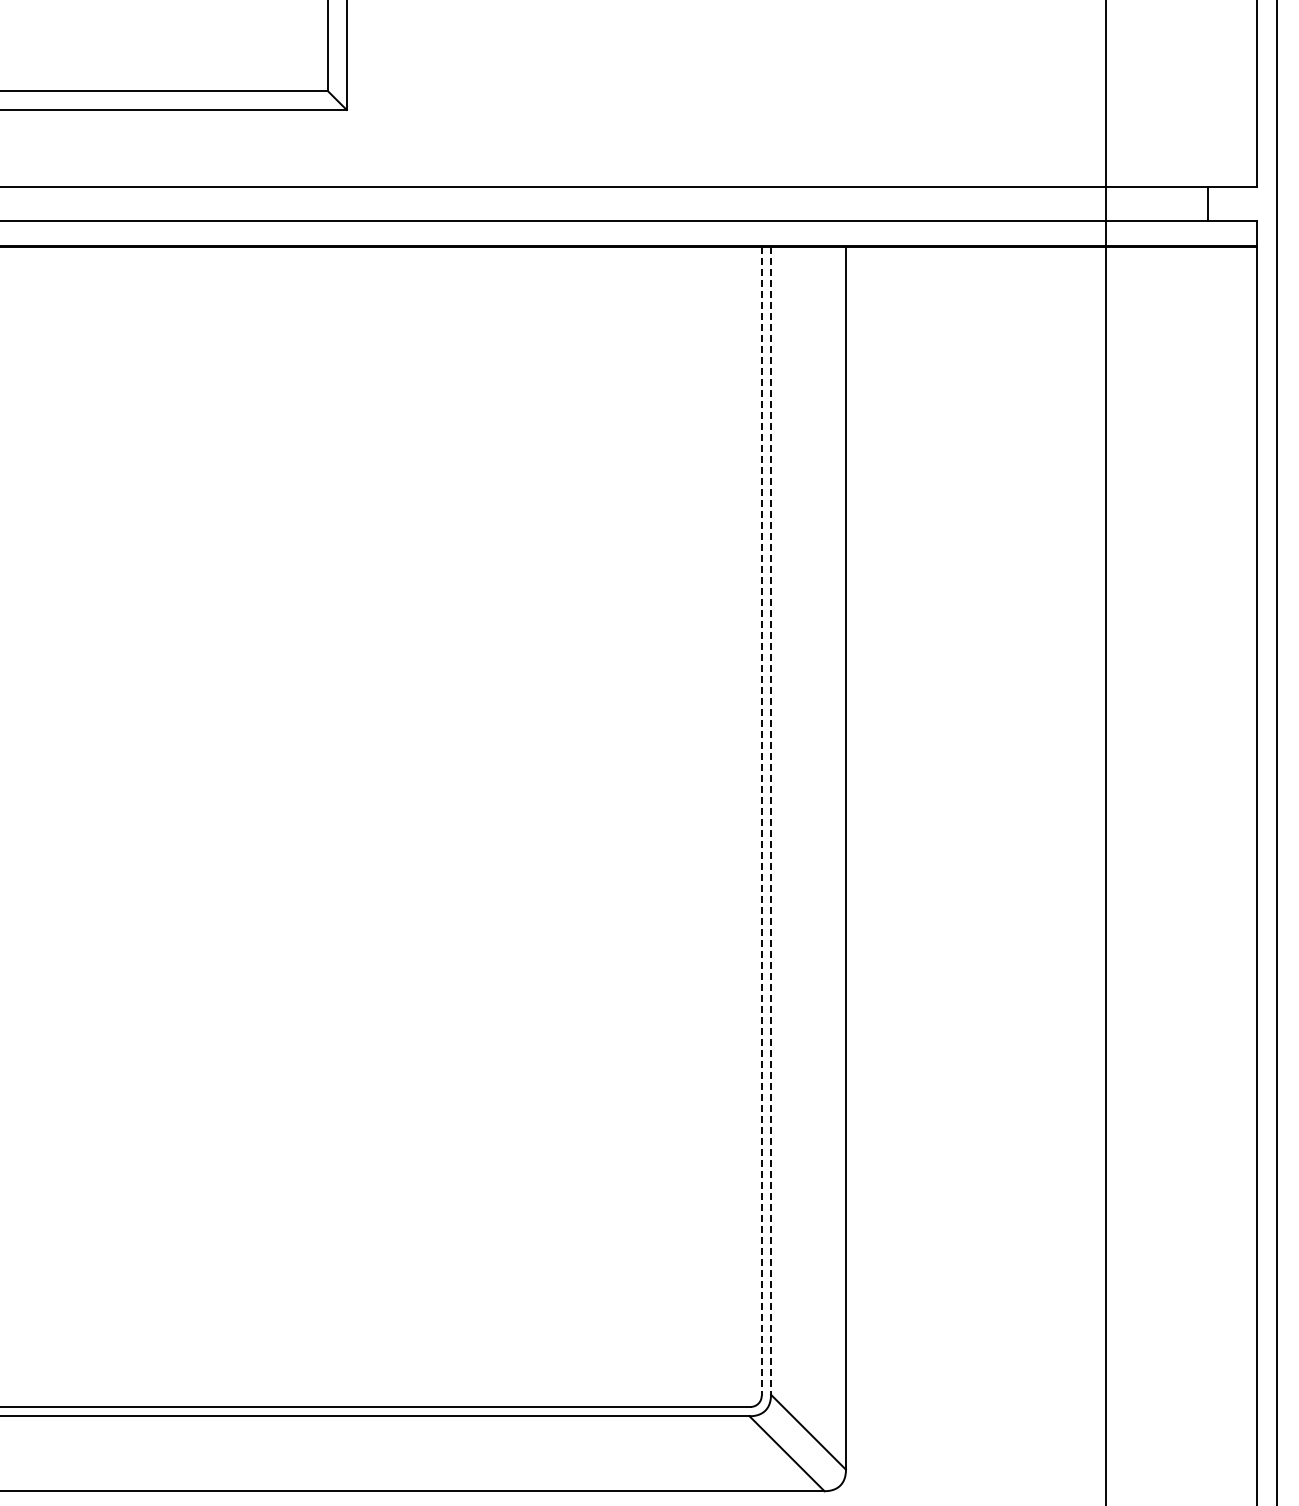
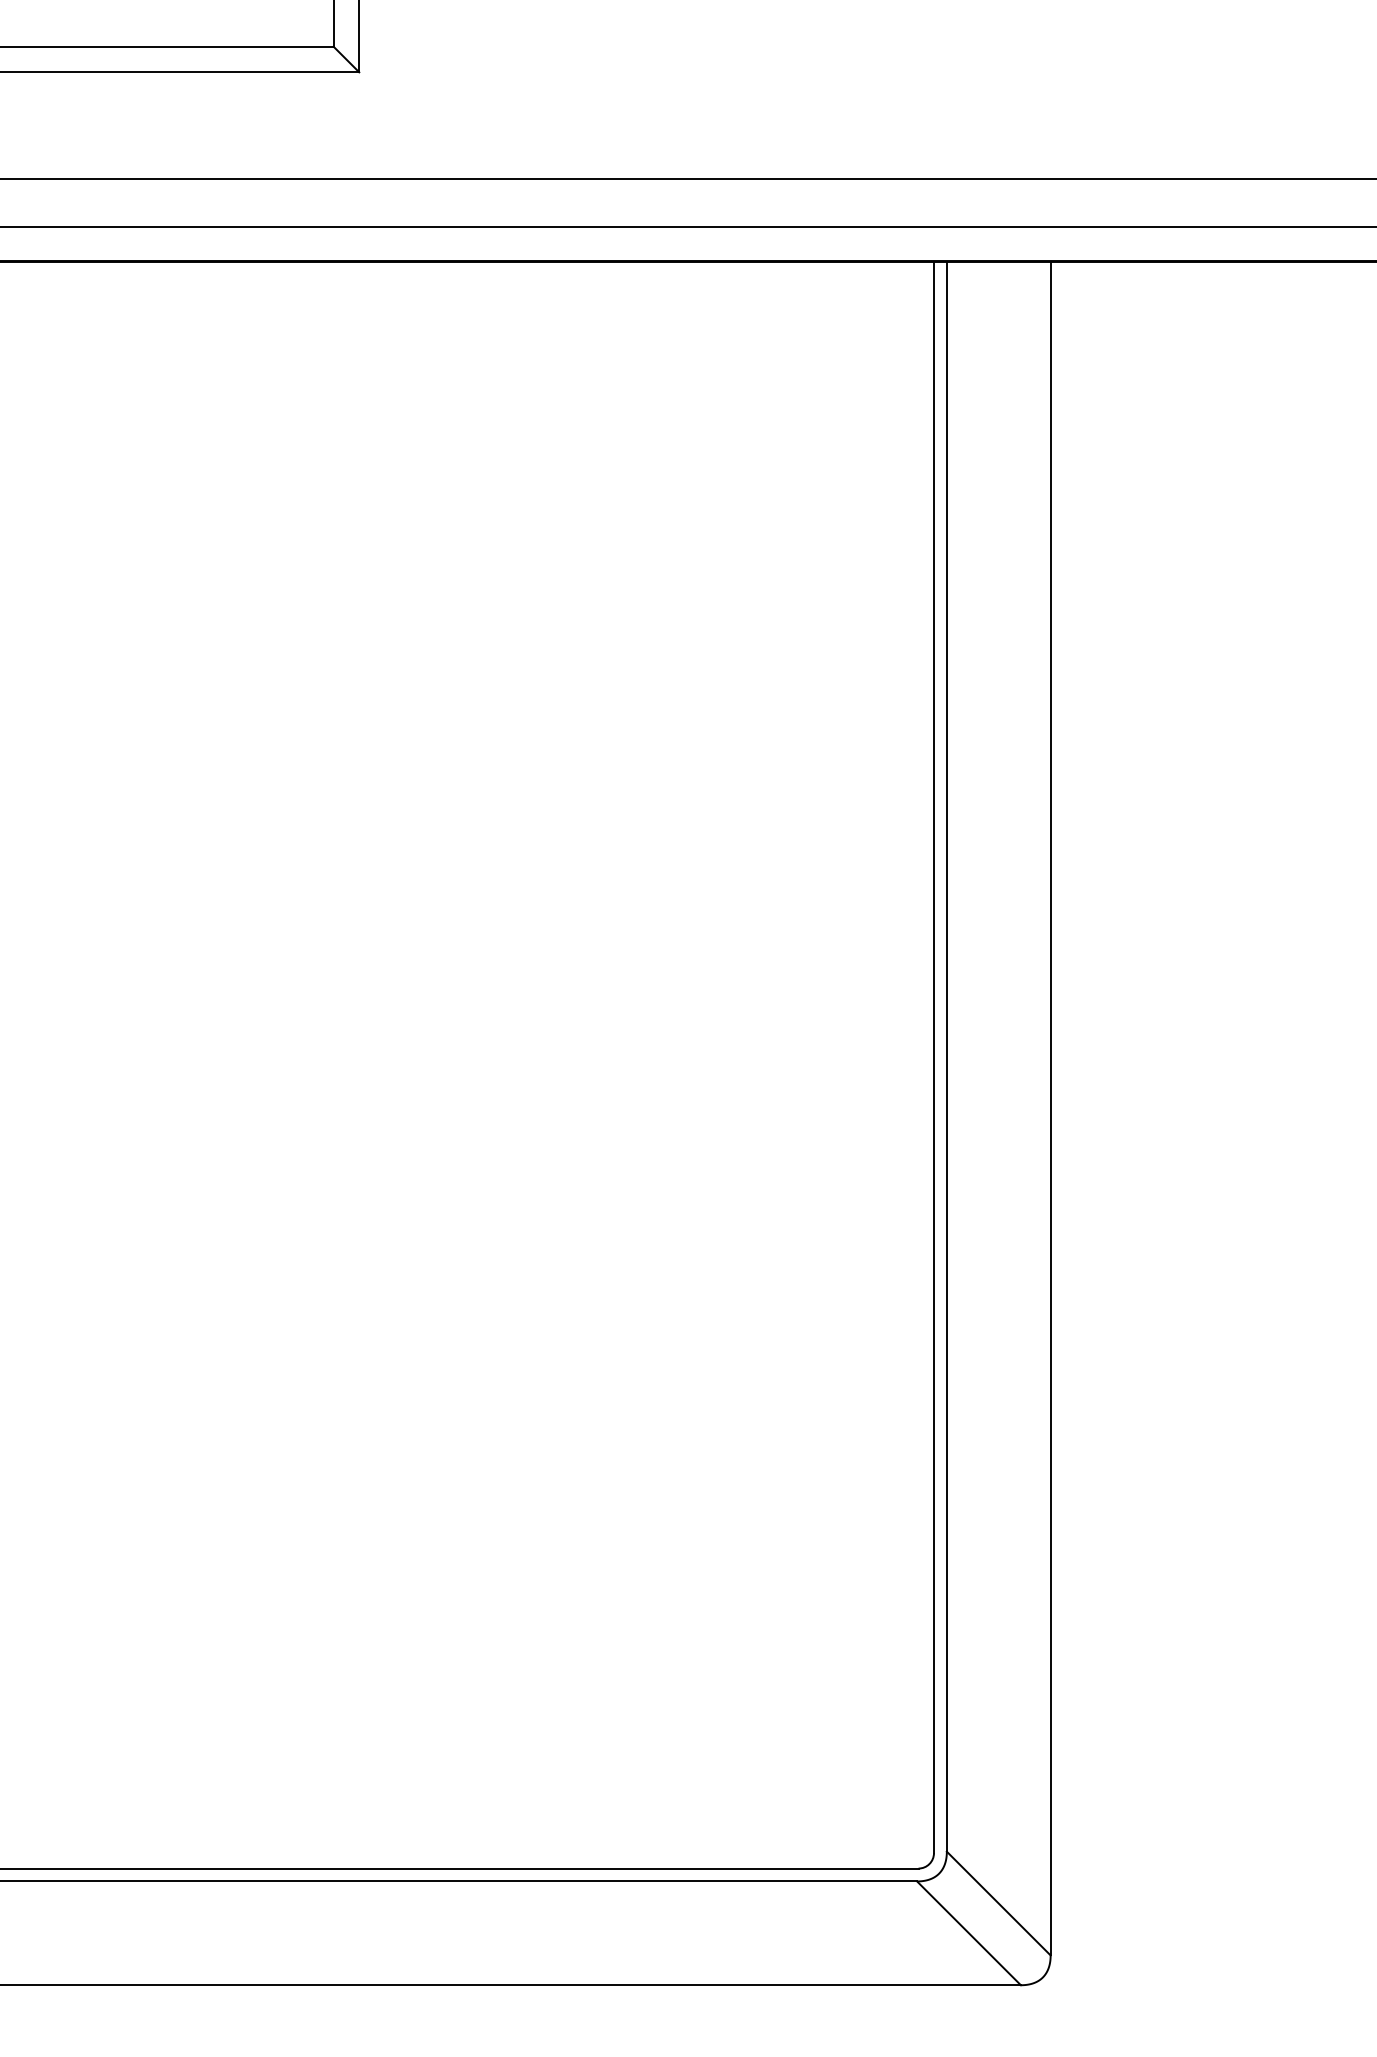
line: (771, 820) -> (947, 1056), dashed -> solid
line: (761, 821) -> (933, 1057), dashed -> solid

